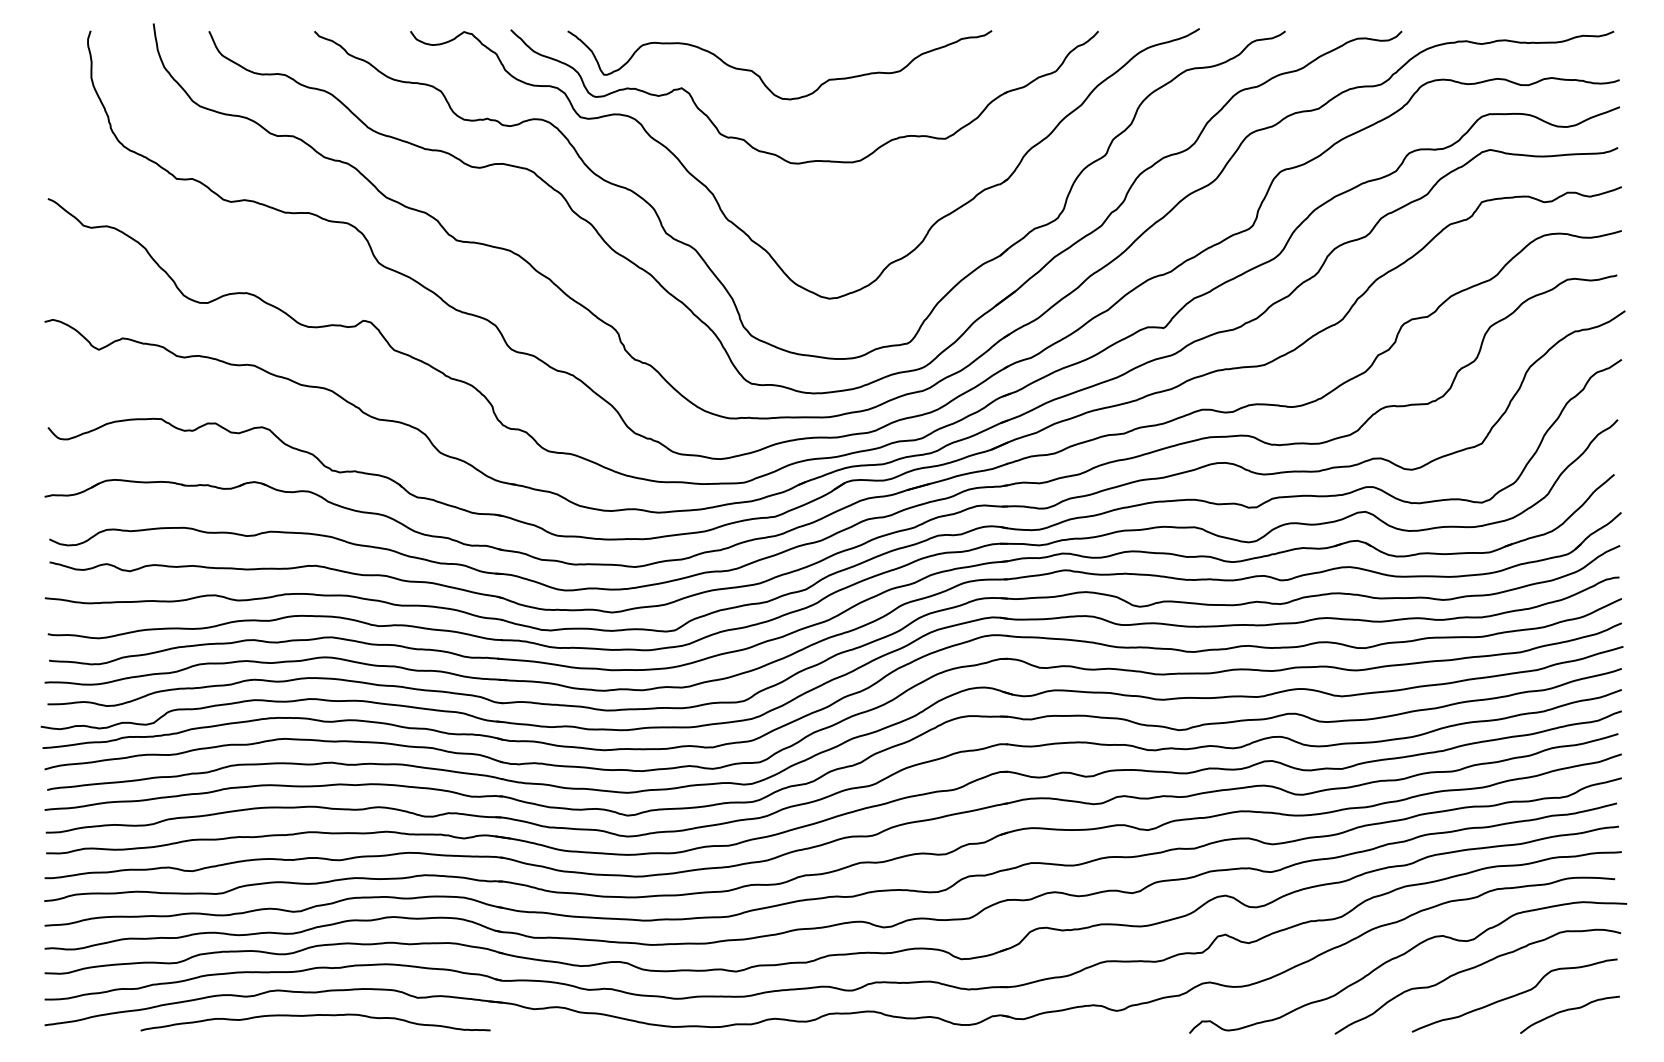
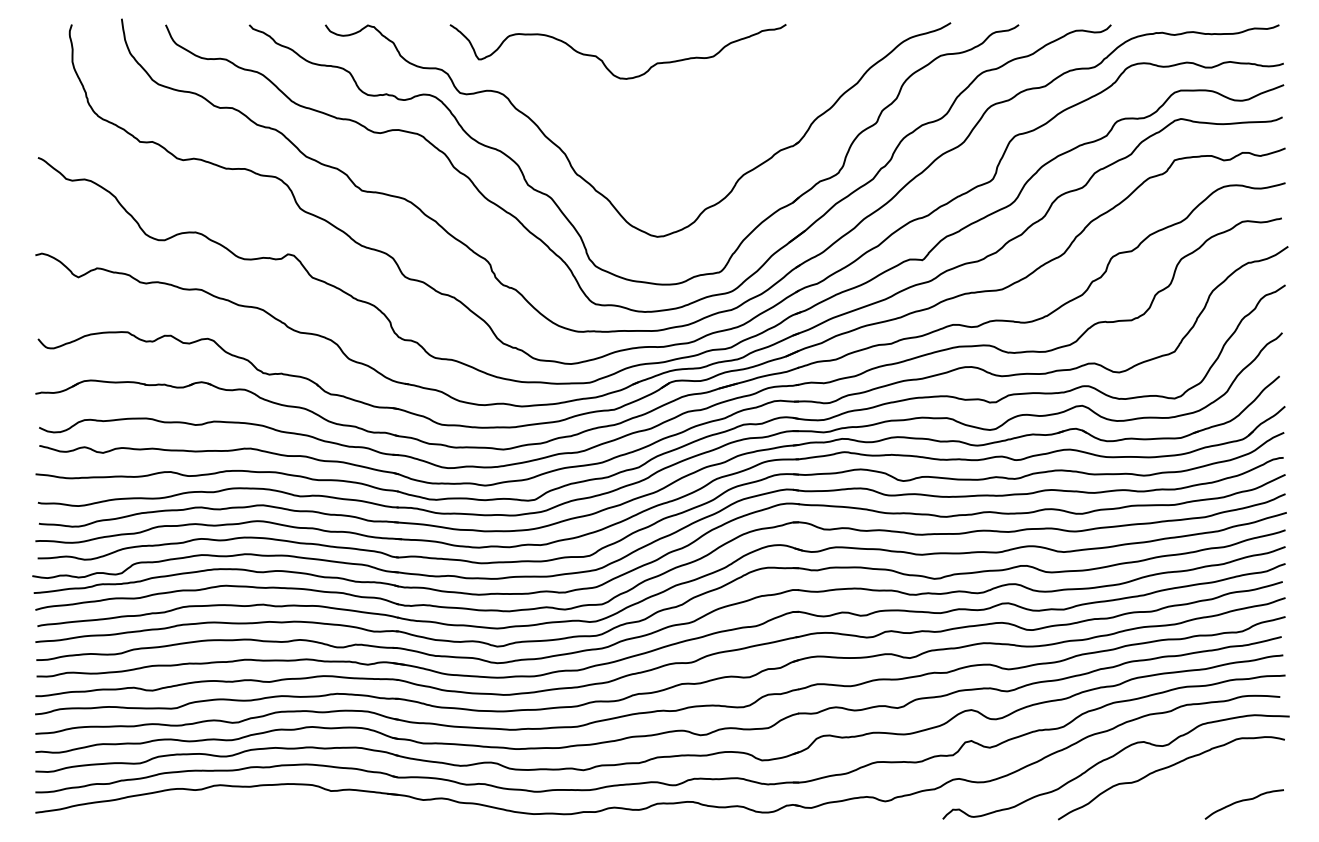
part: (775, 153) -> (614, 121), removed
curve: (1514, 994) -> (1200, 788), removed
curve: (314, 1016) -> (249, 805), removed

